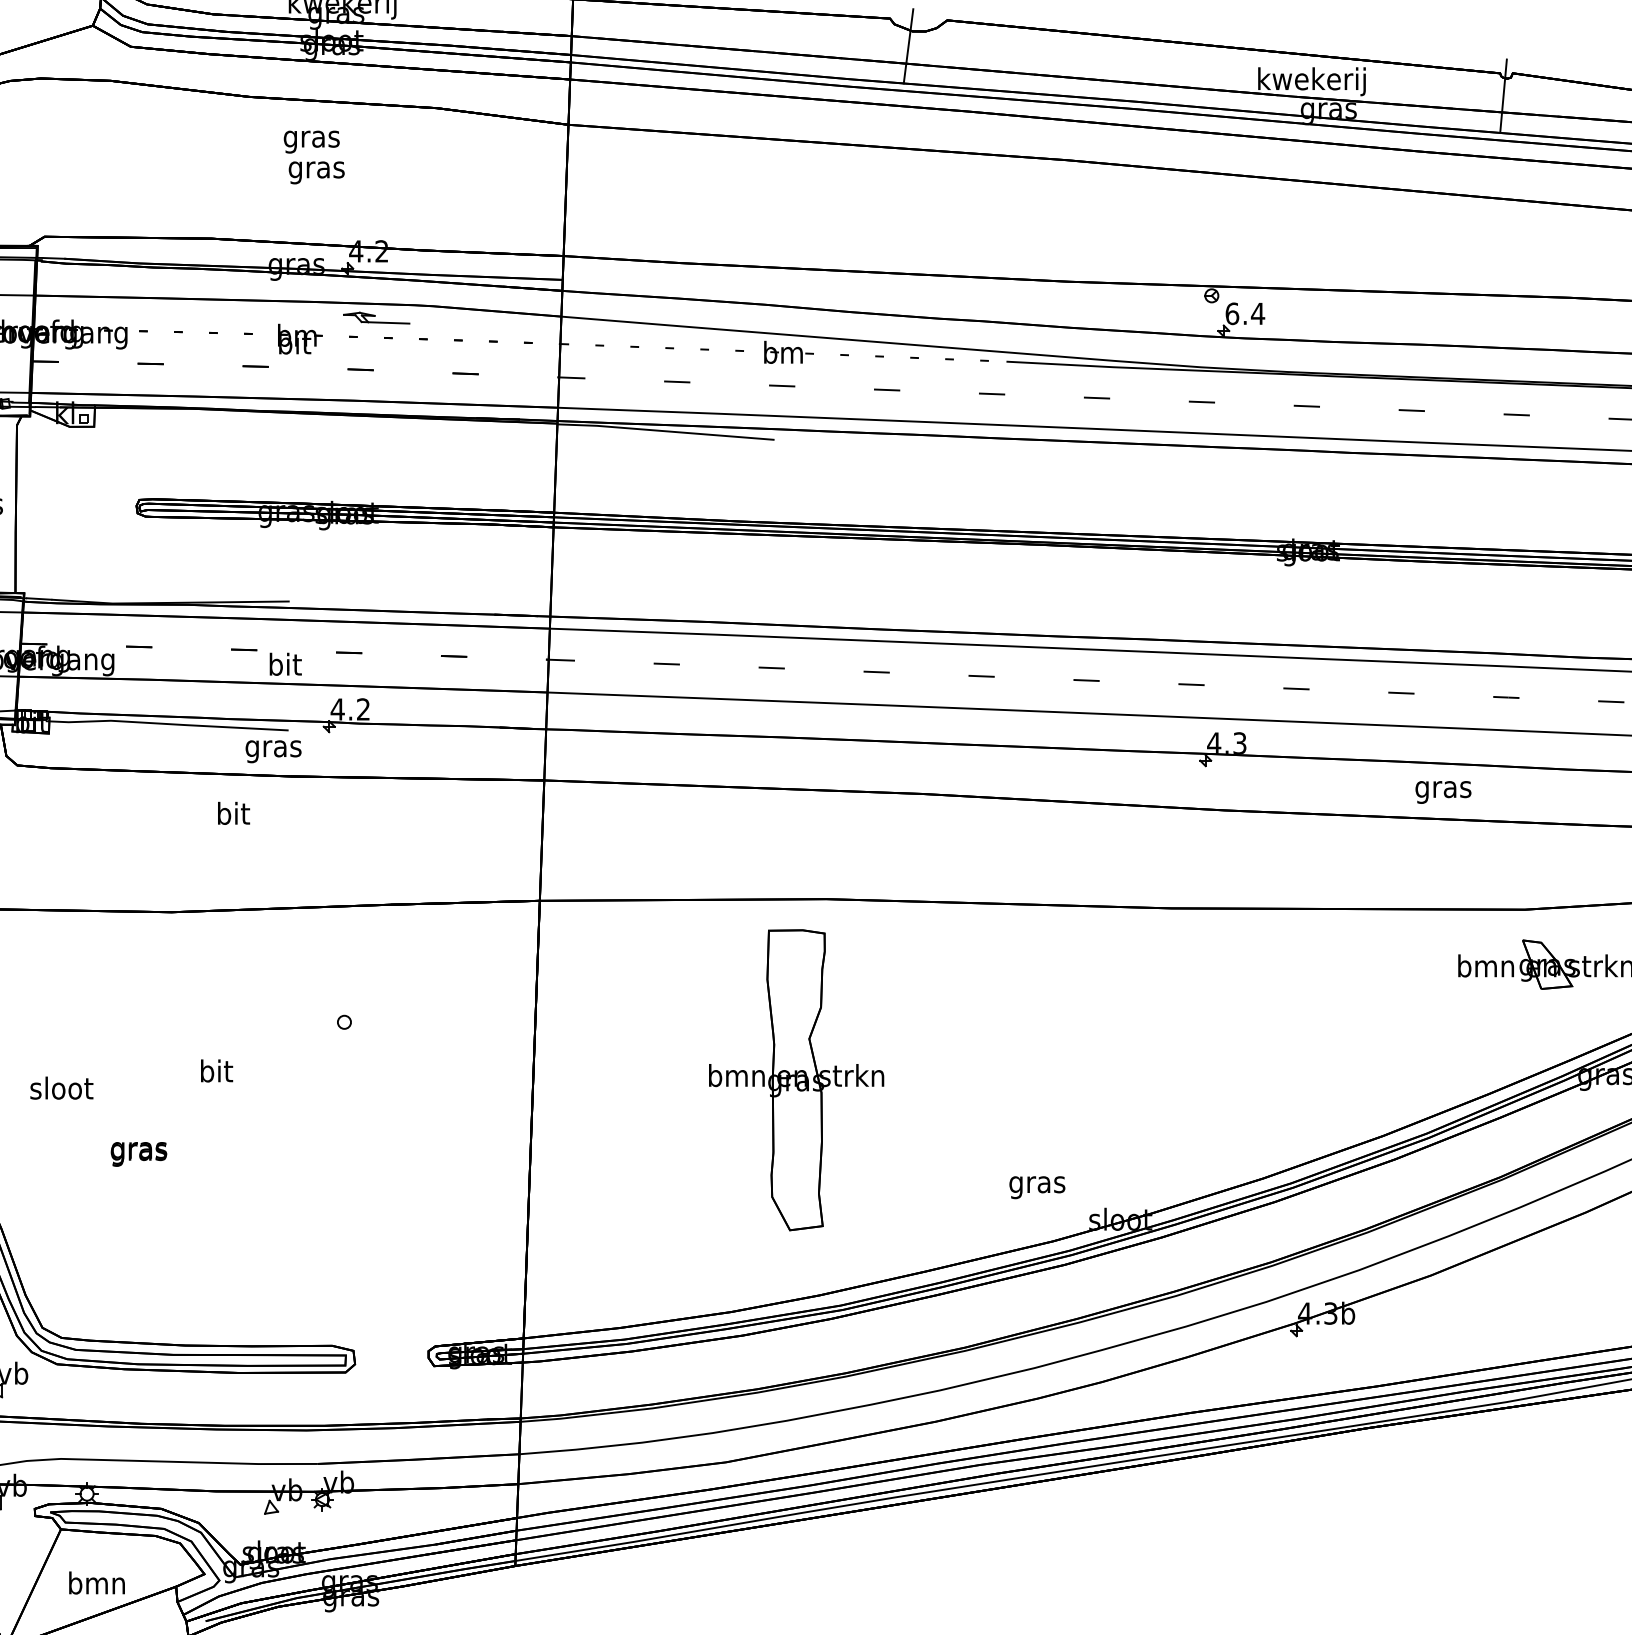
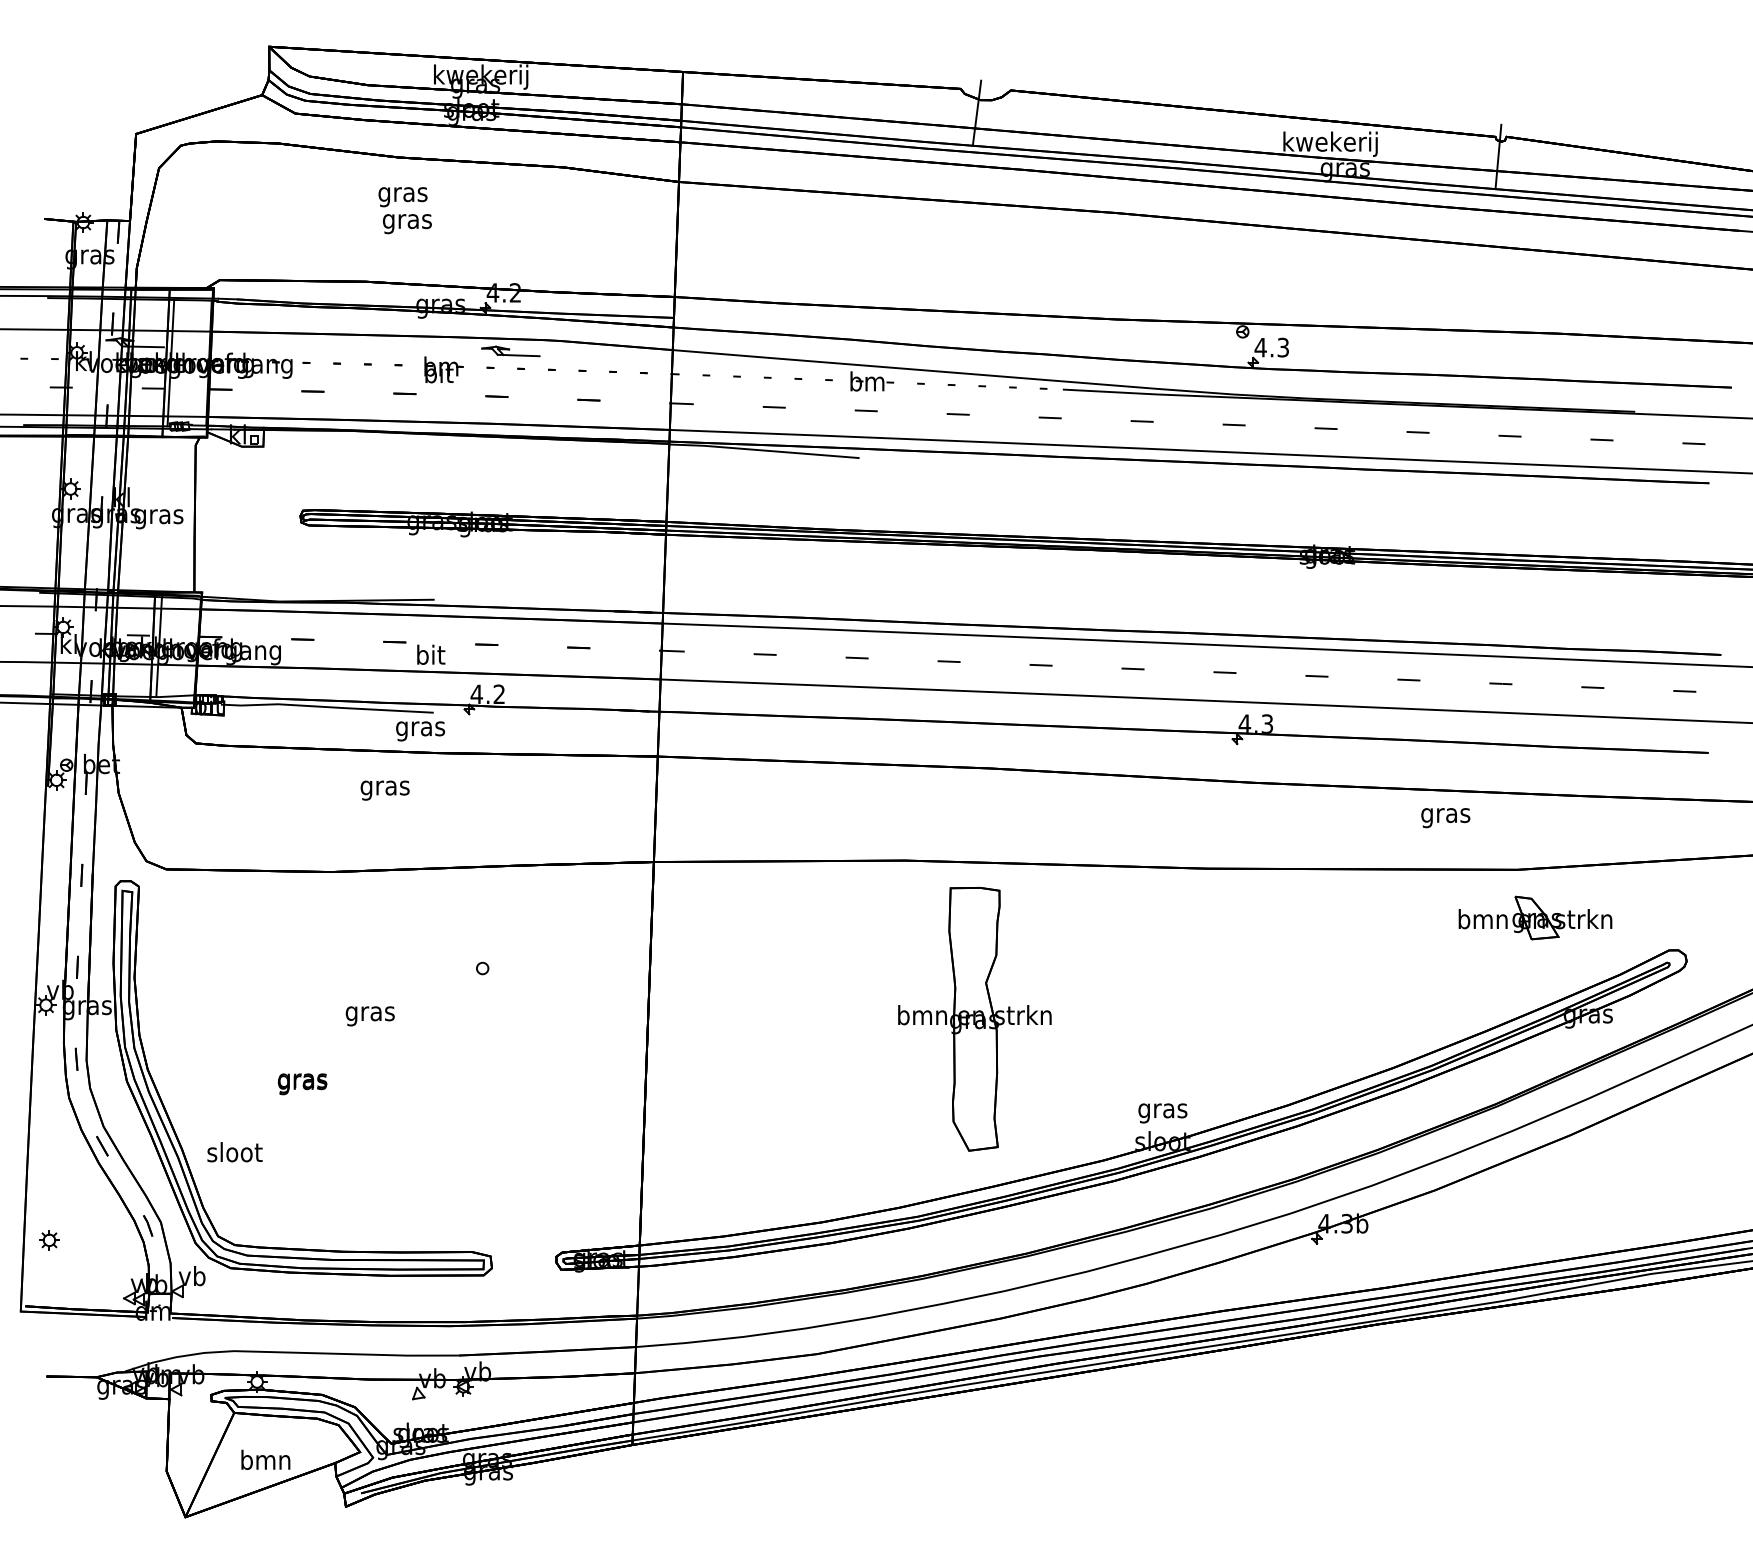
text: (313, 157) -> (404, 210), moved
text: (1244, 313) -> (1271, 347), 6.4 -> 4.3
text: (1443, 792) -> (1445, 818), moved
text: (232, 815) -> (384, 787), bit -> gras
text: (215, 1073) -> (369, 1013), bit -> gras
part: (796, 1079) -> (974, 1018), moved
text: (61, 1088) -> (234, 1152), moved
text: (1036, 1187) -> (1162, 1113), moved

